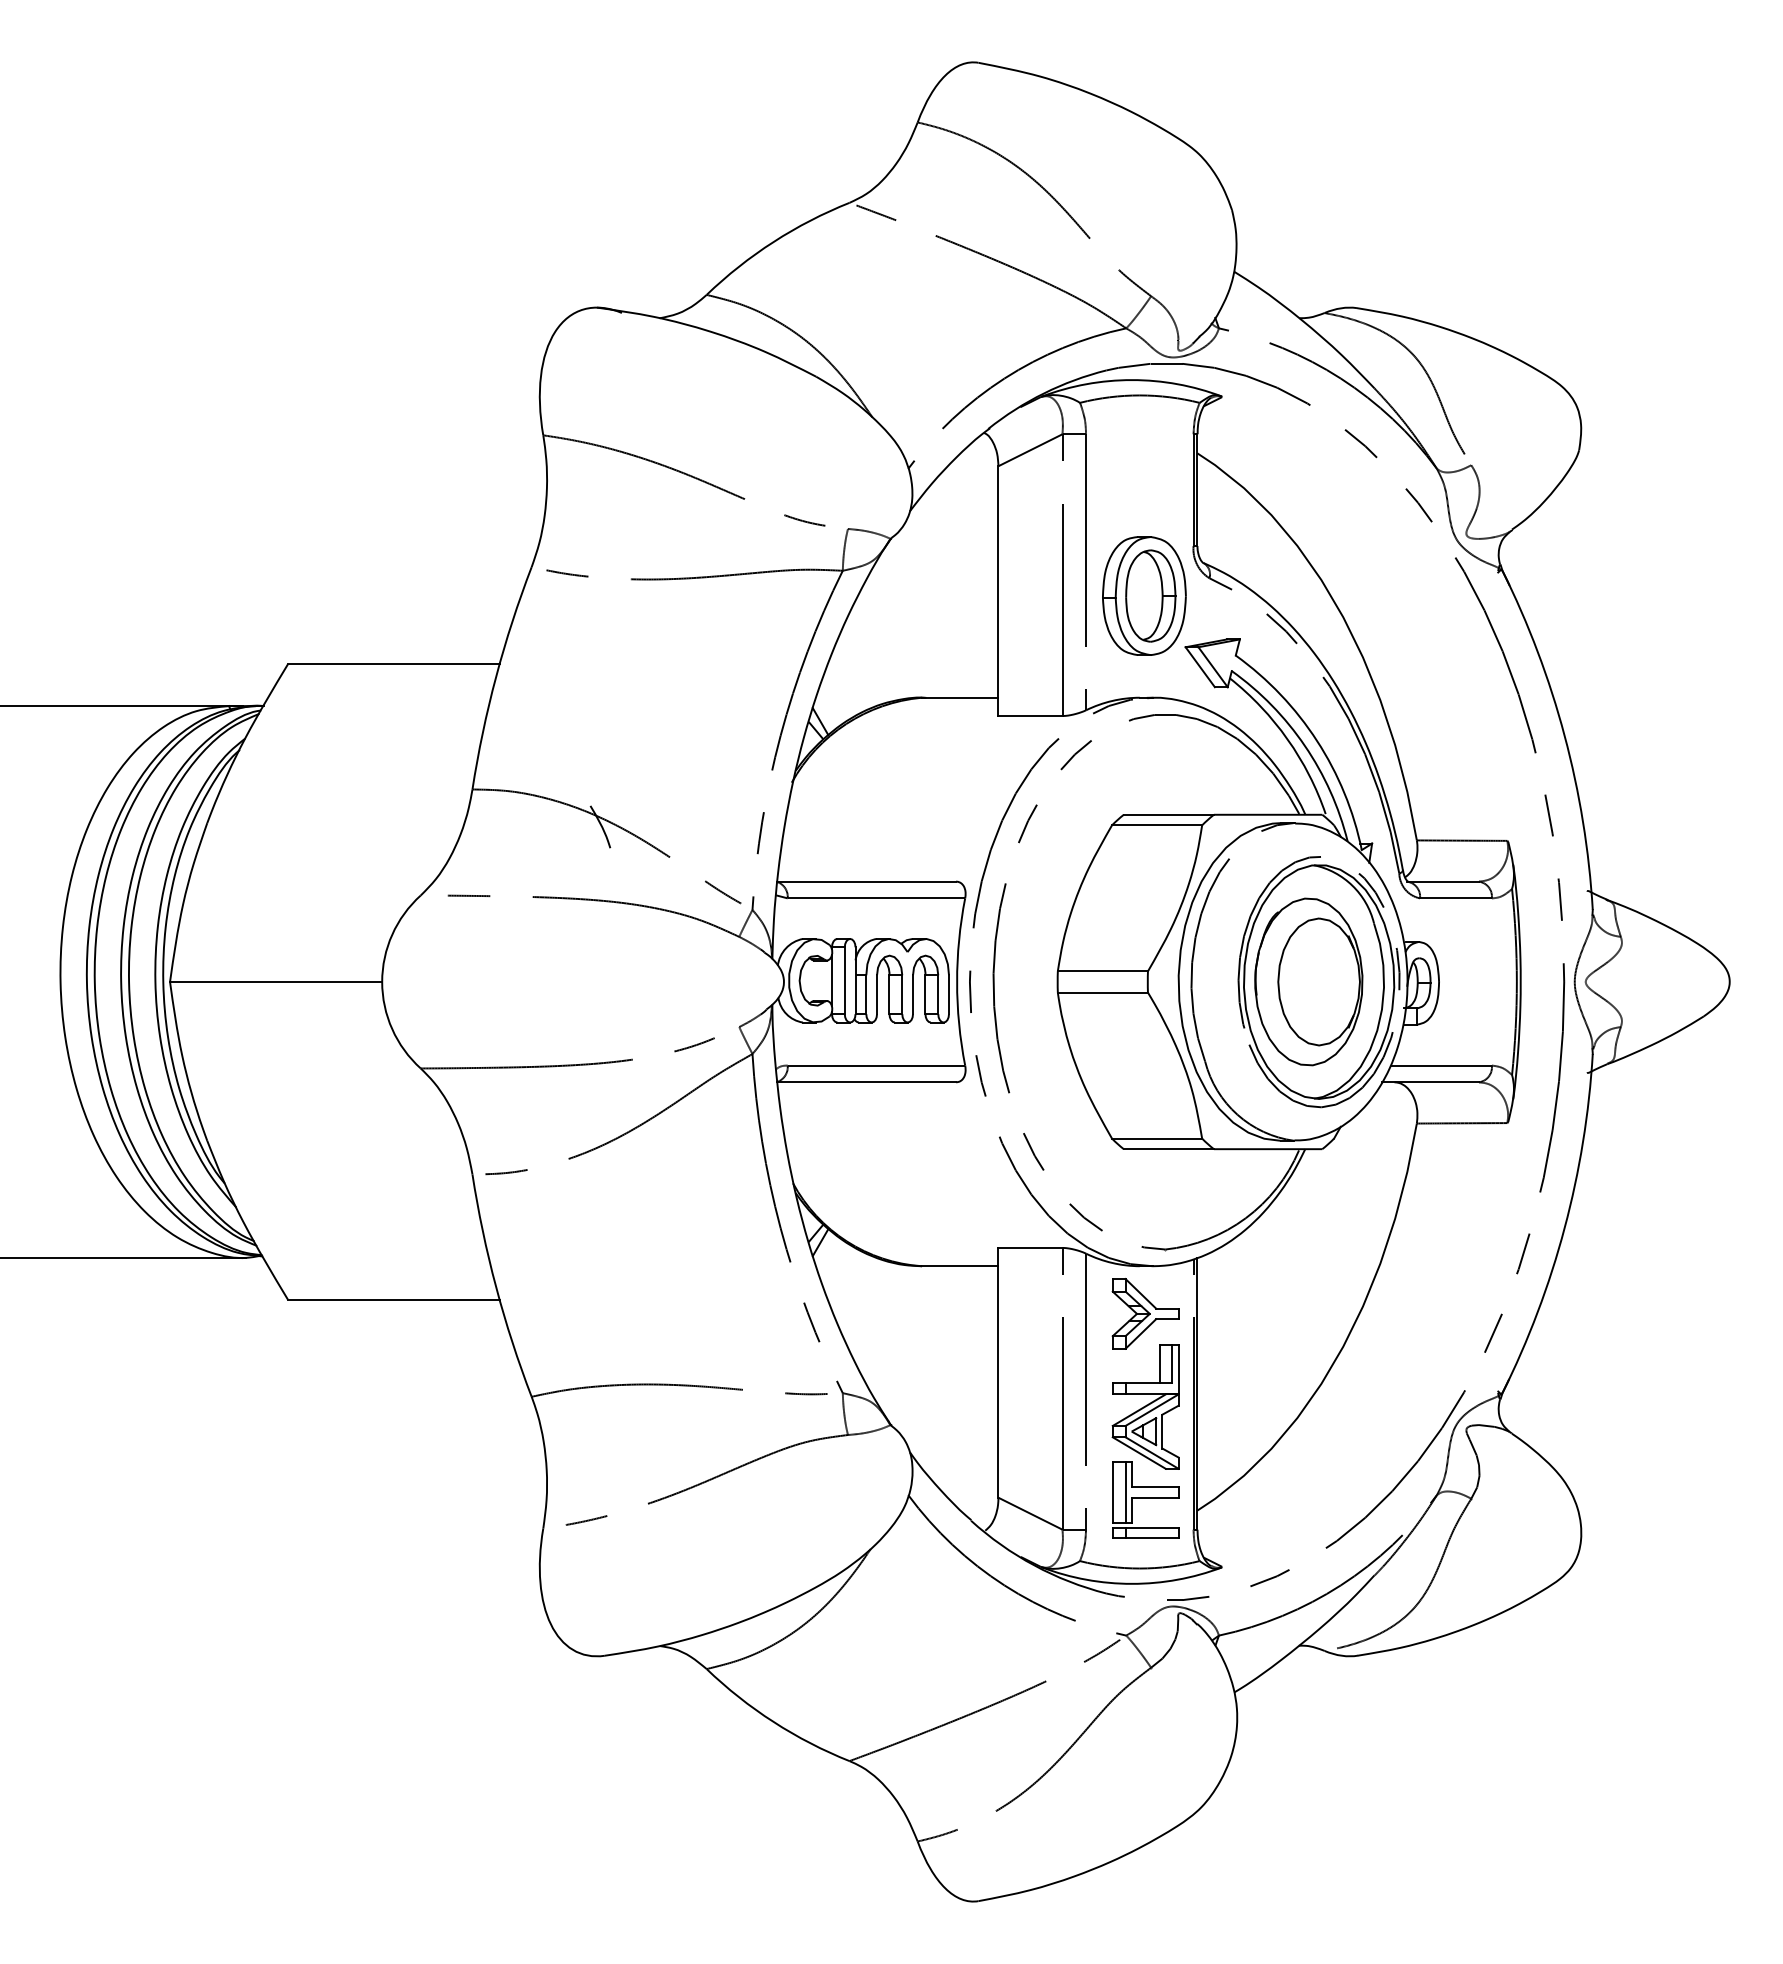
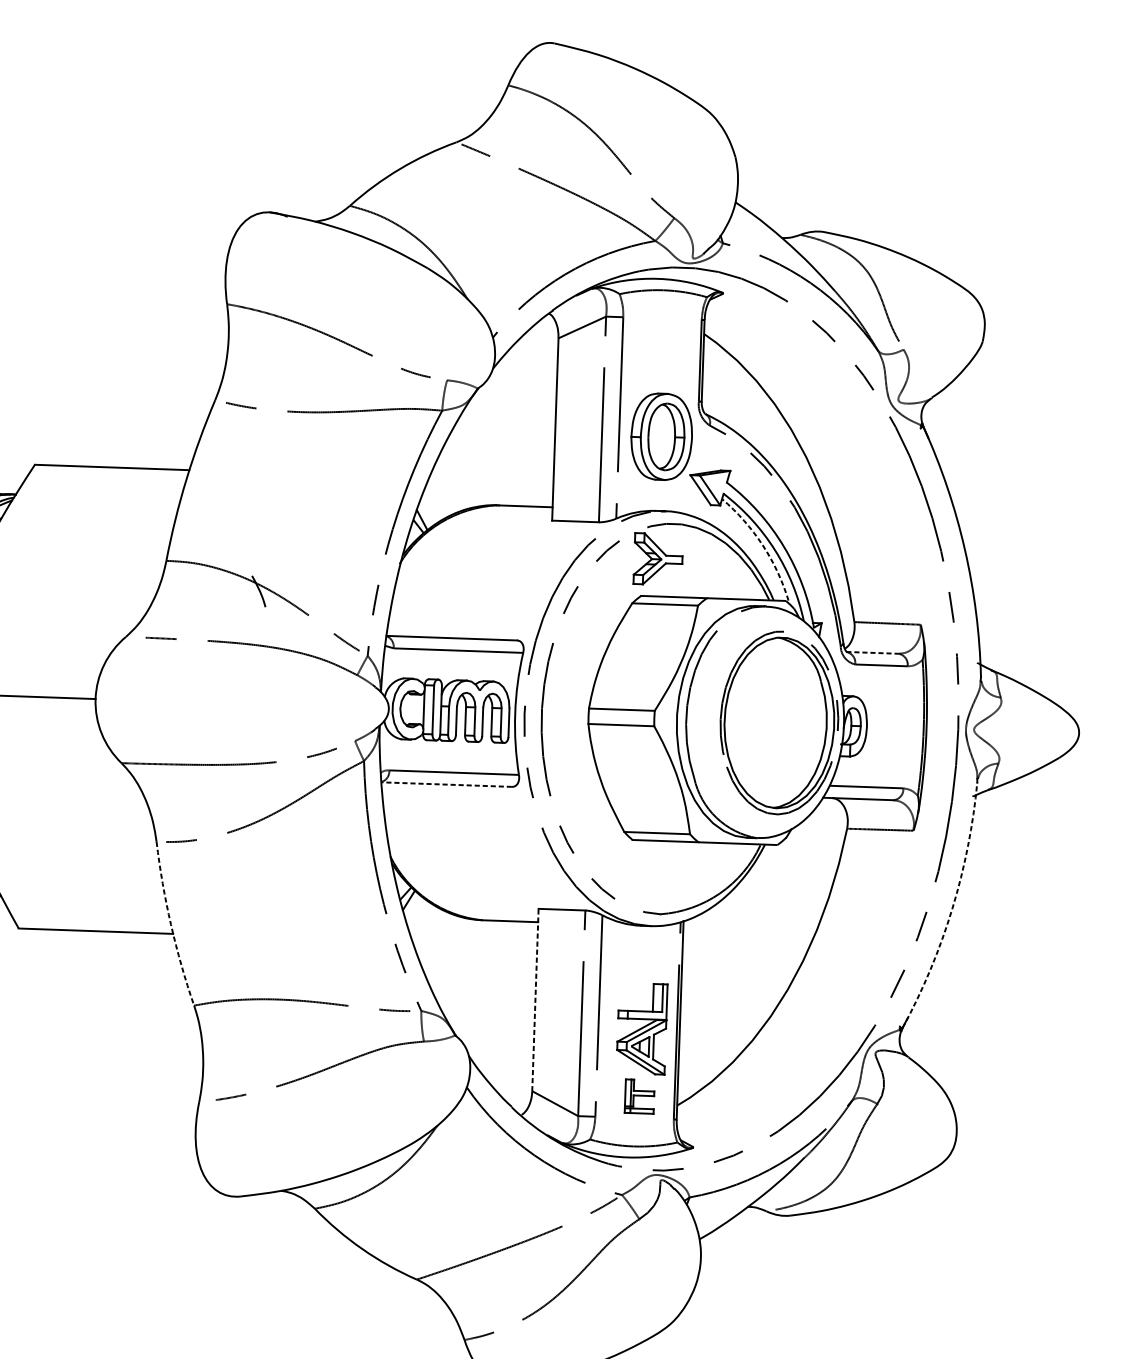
arc: (1287, 739) -> (762, 545), solid -> dashed
line: (1443, 881) -> (872, 652), solid -> dashed
part: (1308, 981) -> (771, 722), removed
line: (866, 1082) -> (446, 784), solid -> dashed
arc: (1564, 1228) -> (952, 909), solid -> dashed
arc: (496, 1287) -> (171, 924), solid -> dashed
part: (1145, 1313) -> (658, 559), moved
line: (998, 1372) -> (535, 999), solid -> dashed
part: (1145, 1499) -> (639, 1096), size x0.6

